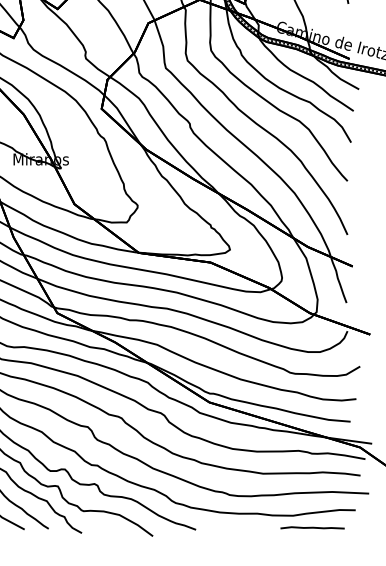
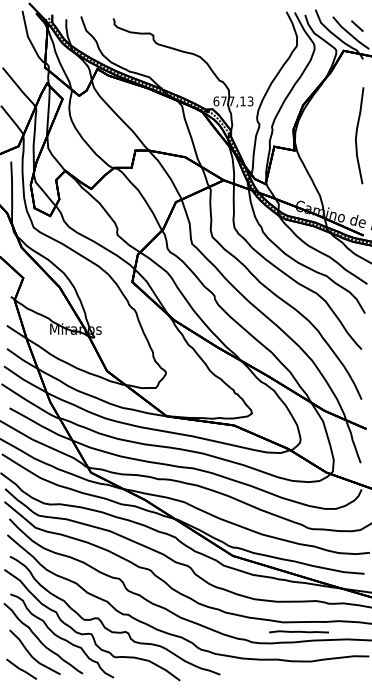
curve: (311, 527) -> (298, 631), moved

